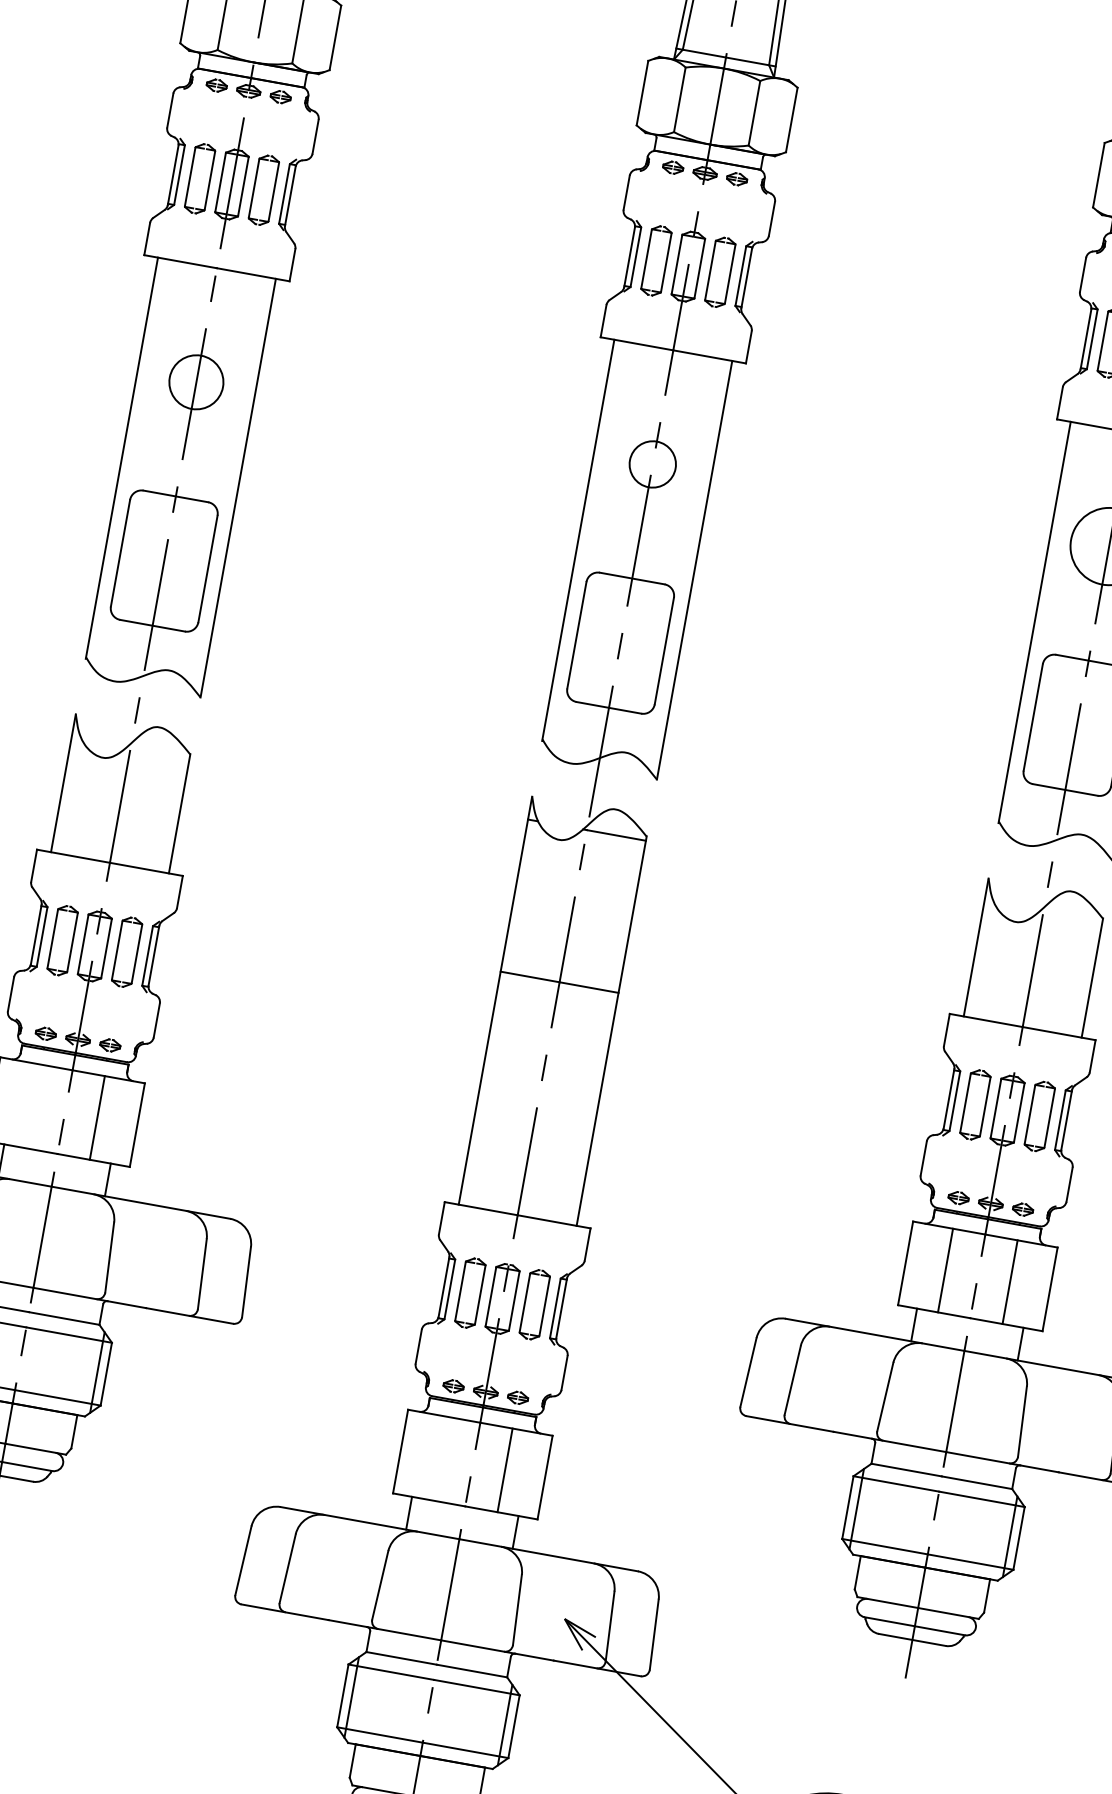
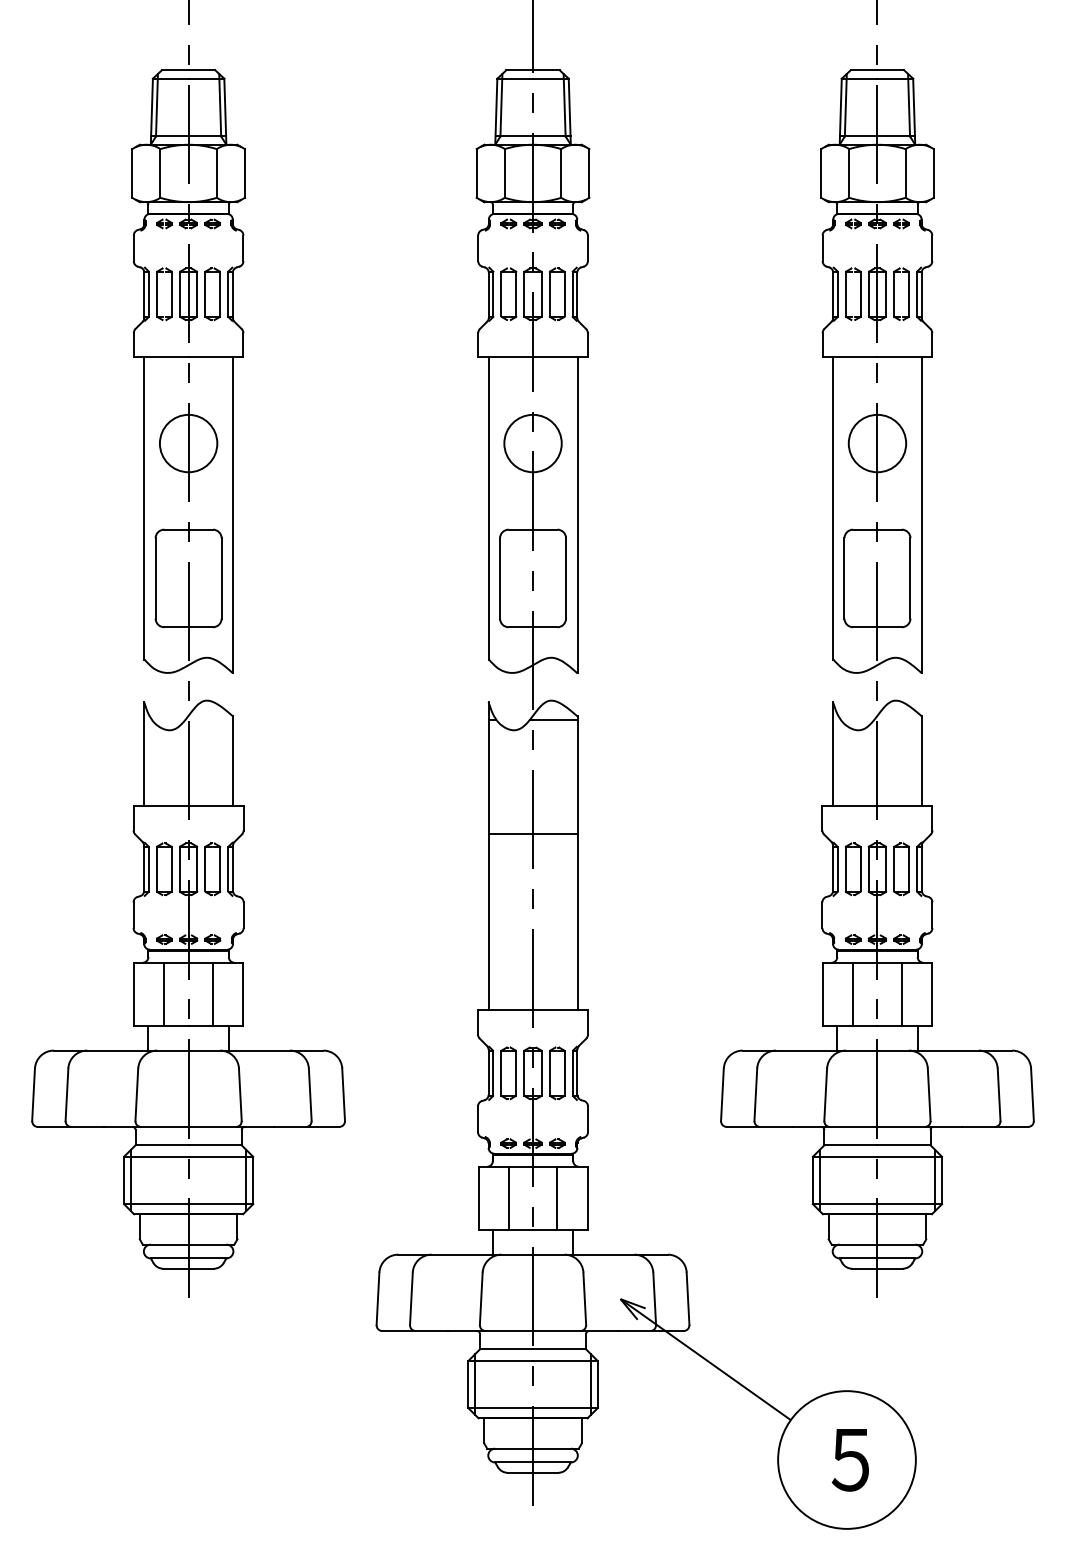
circle: (196, 382) -> (188, 443), size x1.43
circle: (652, 464) -> (532, 443), size x1.67
line: (33, 1105) -> (164, 993), added
line: (440, 1457) -> (508, 1197), added

